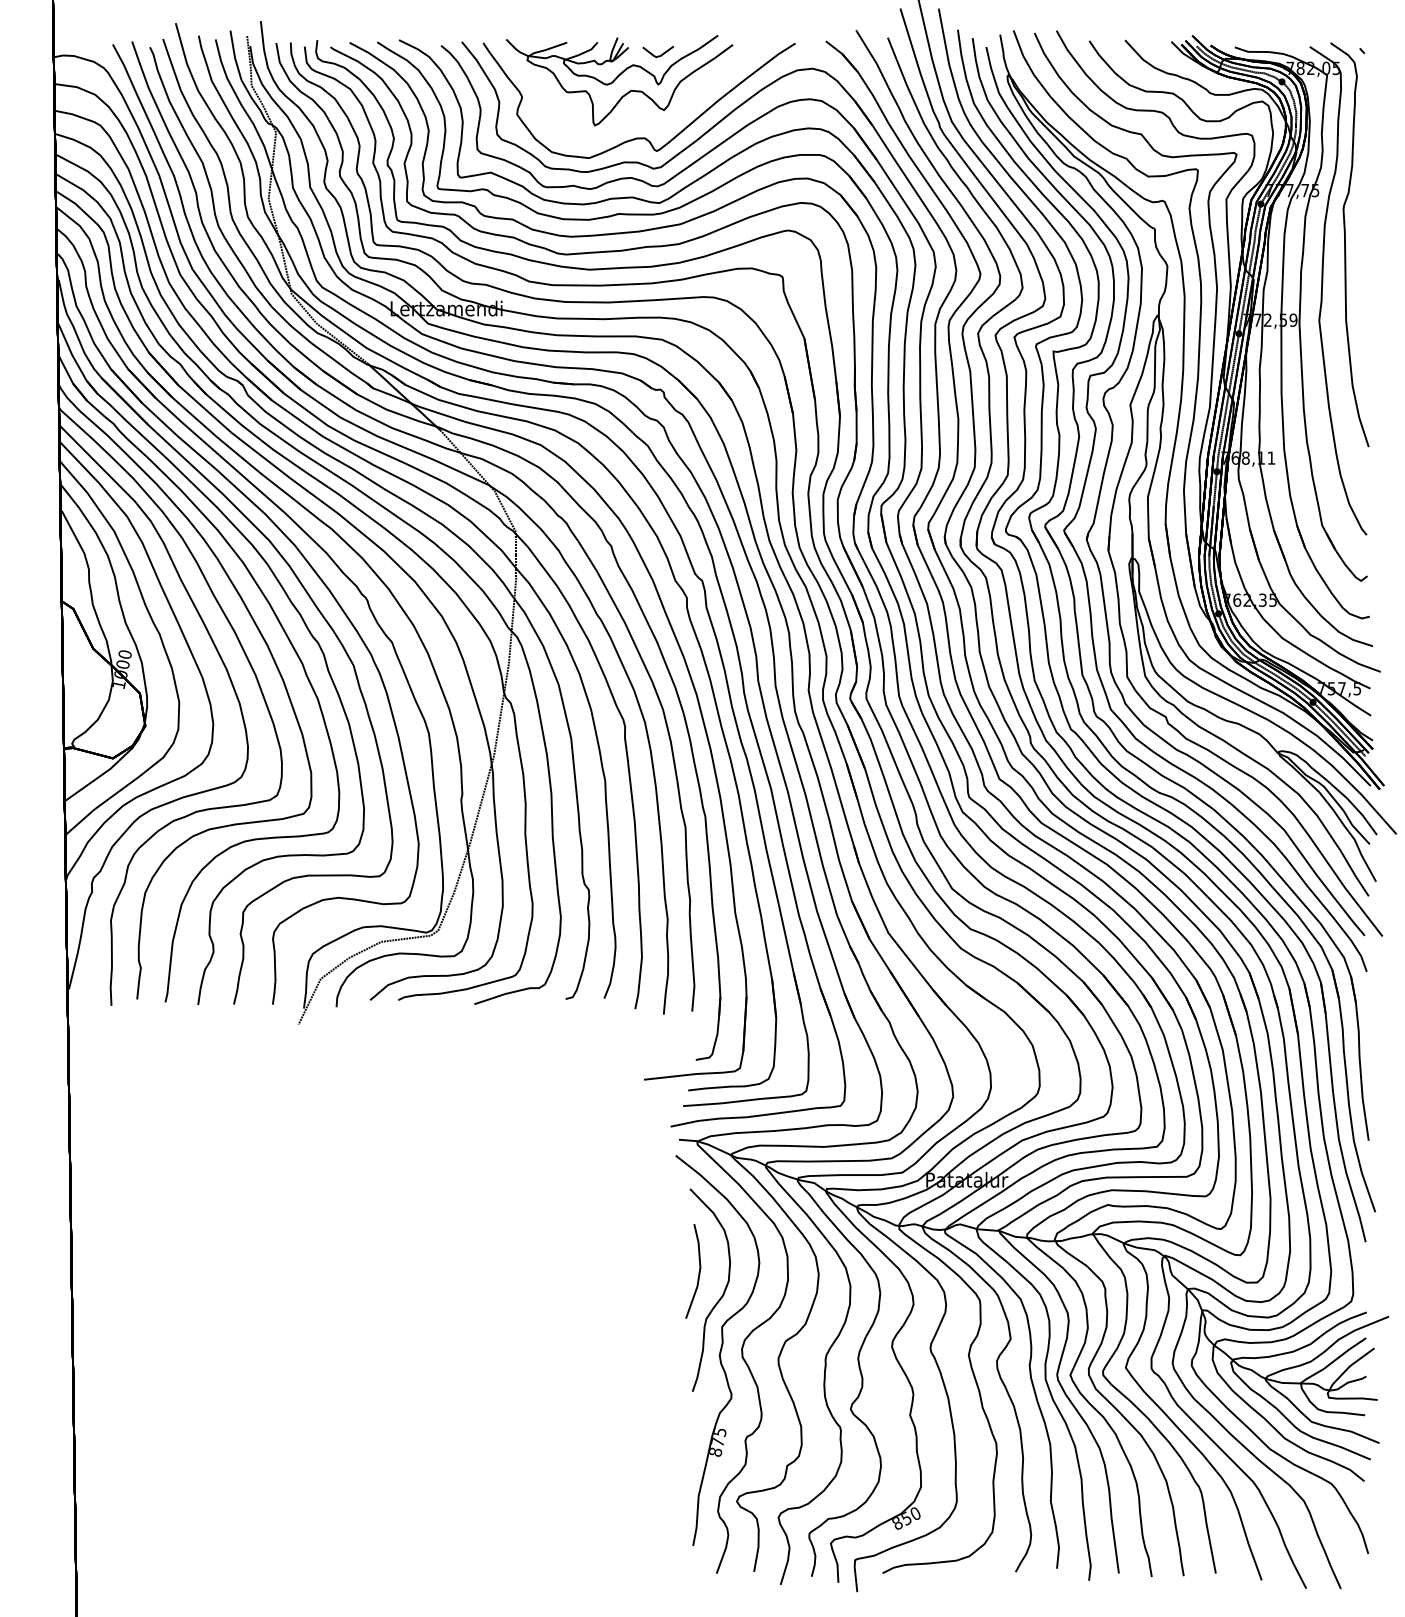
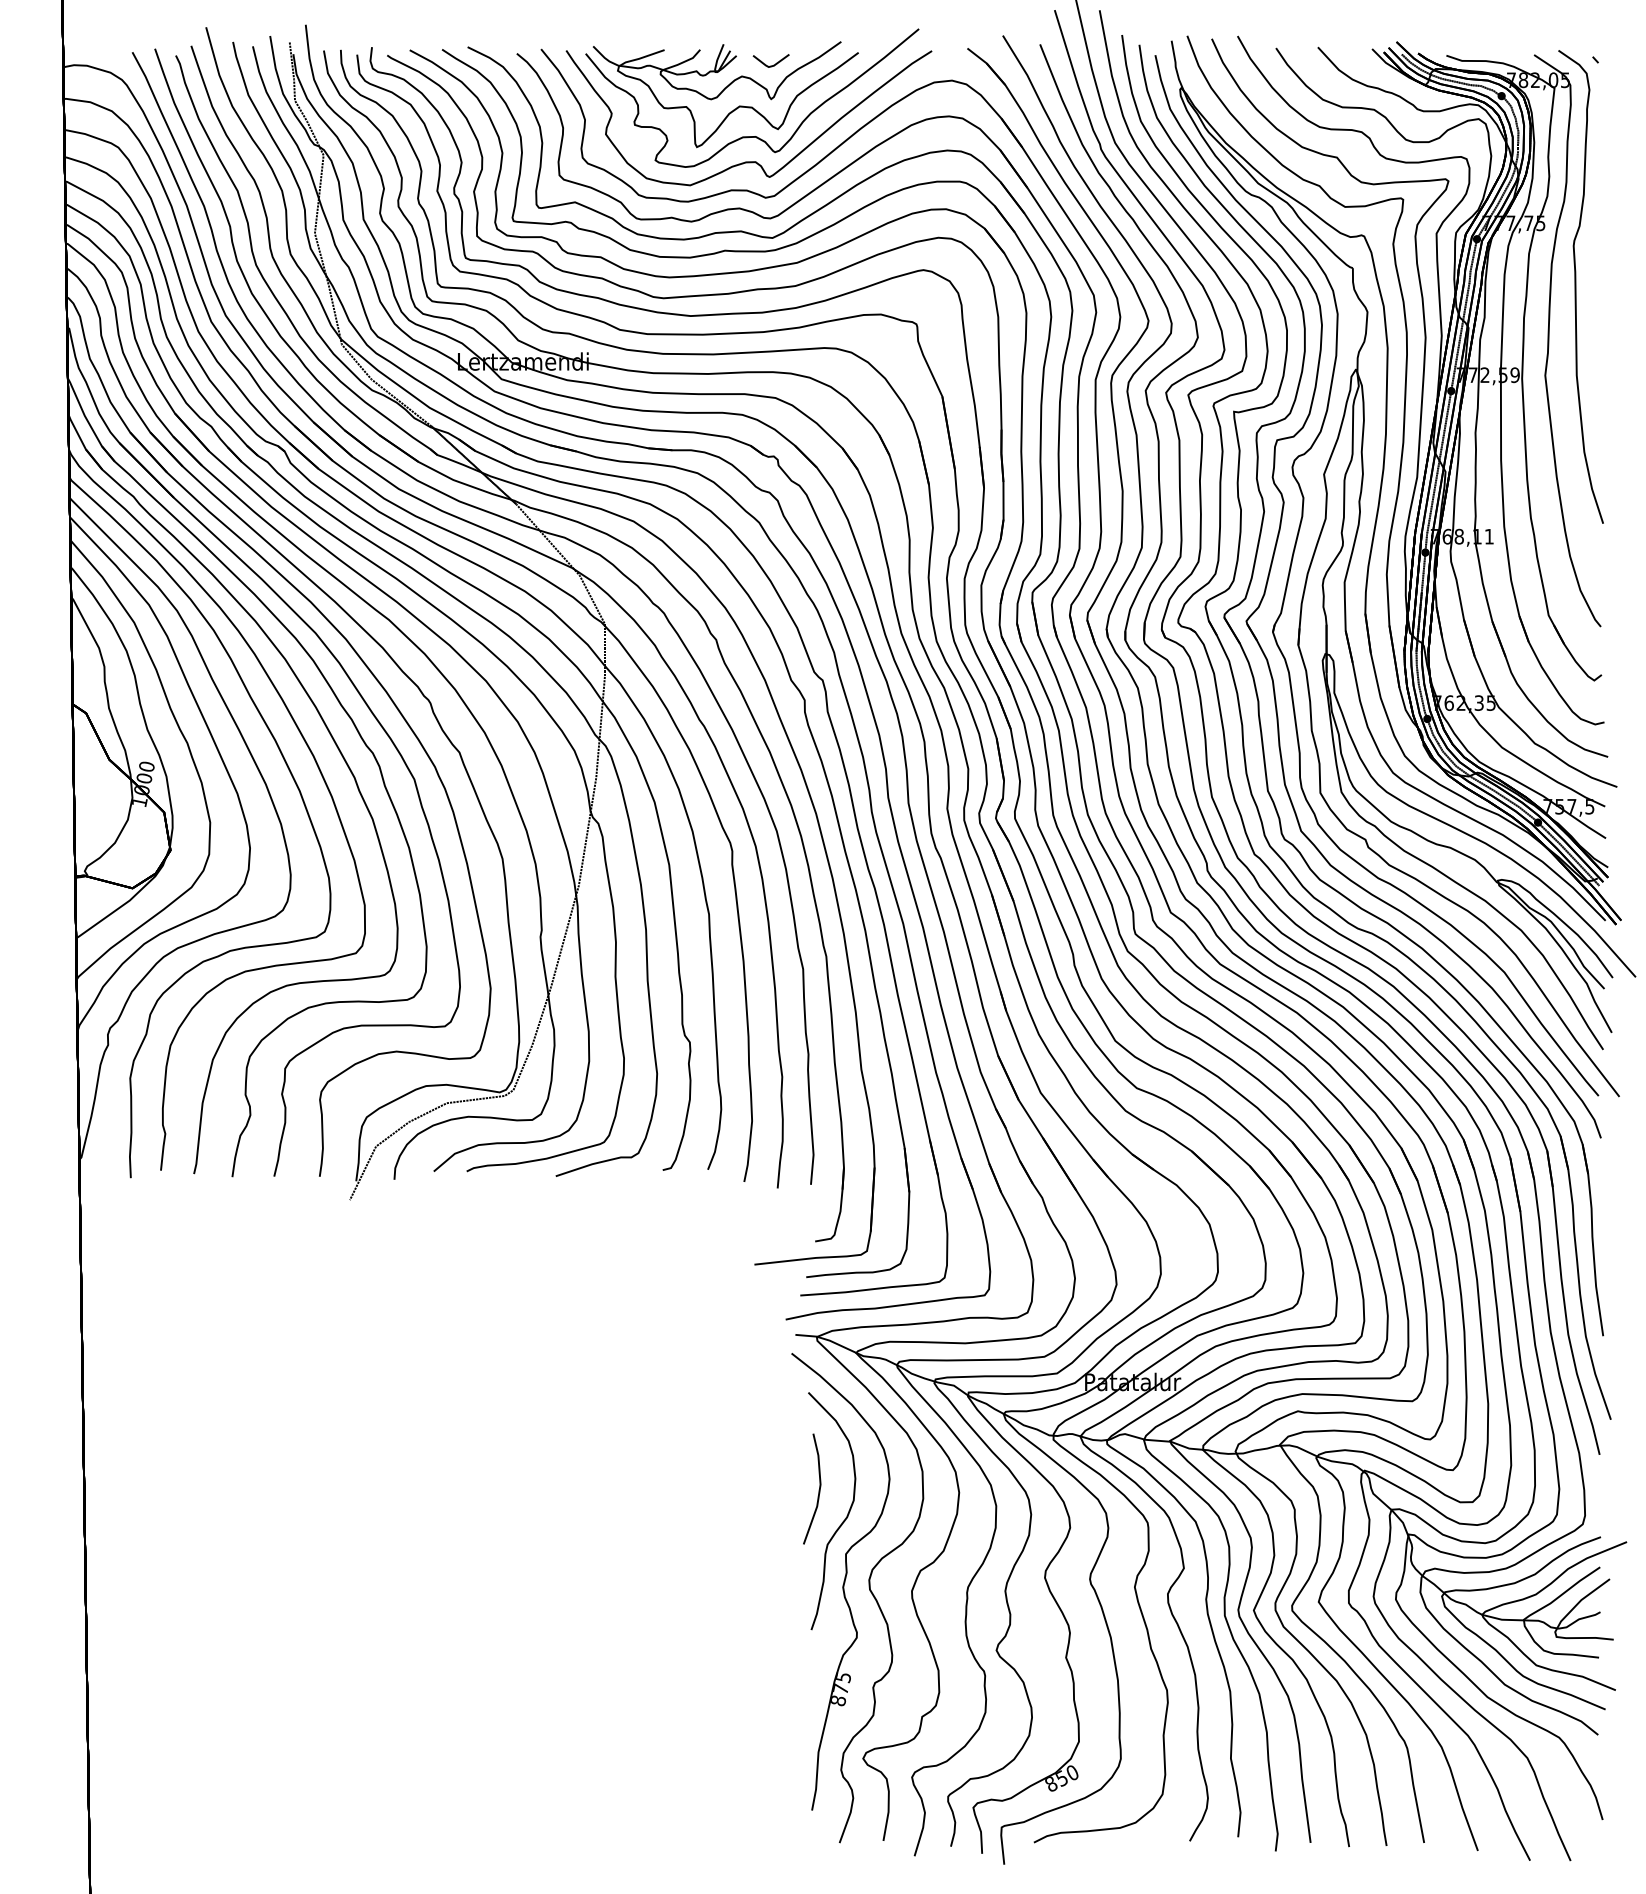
part: (642, 116) -> (752, 136), added

